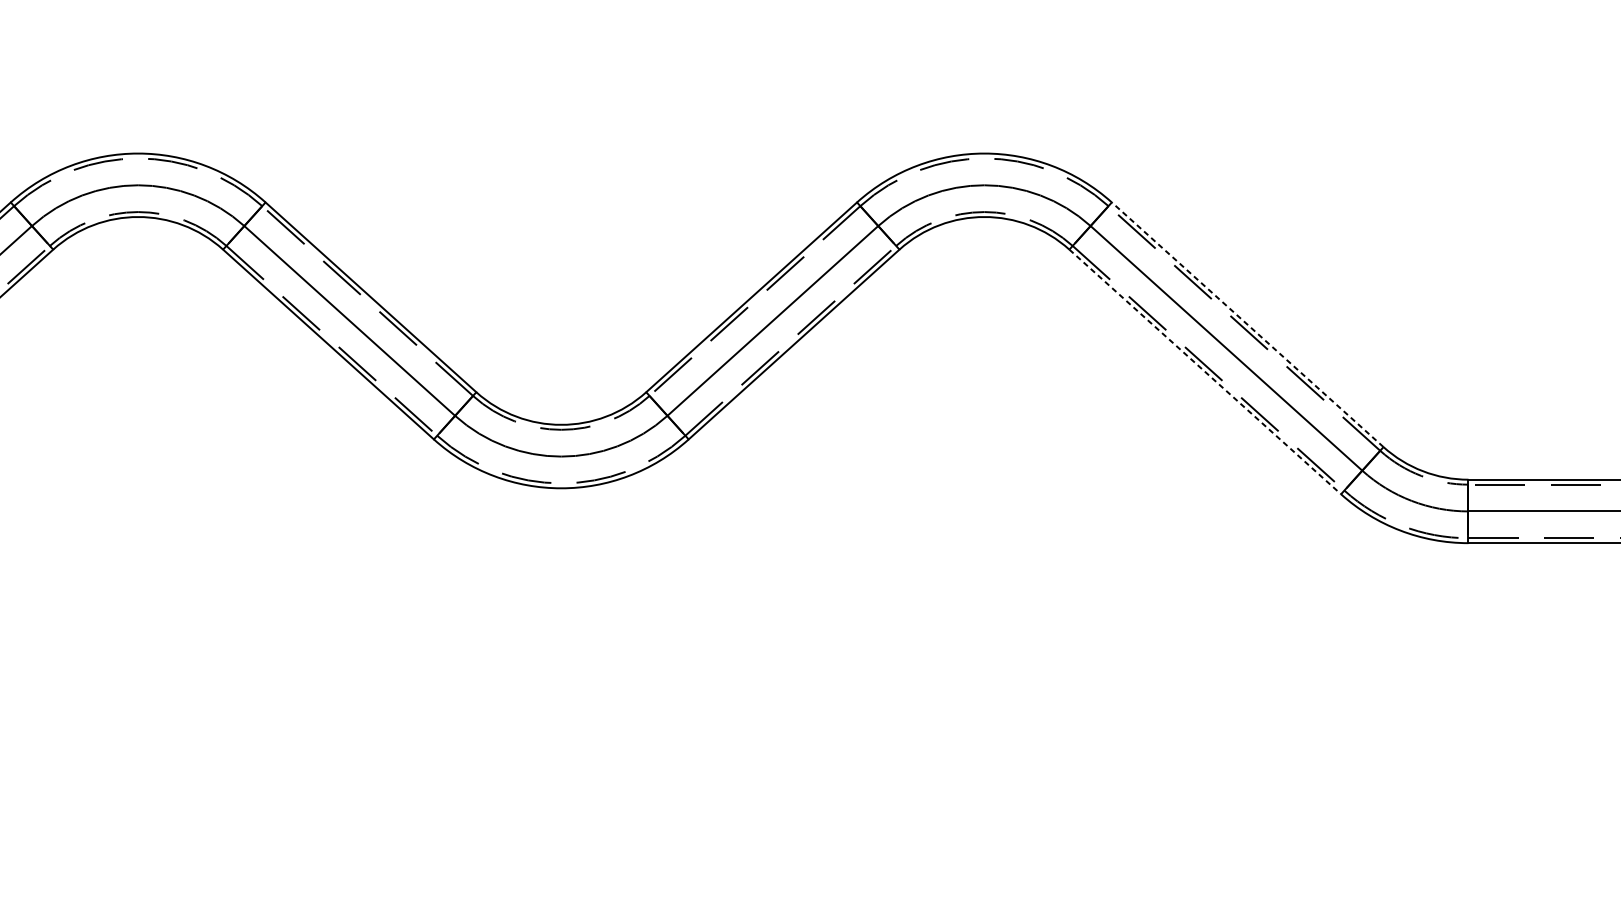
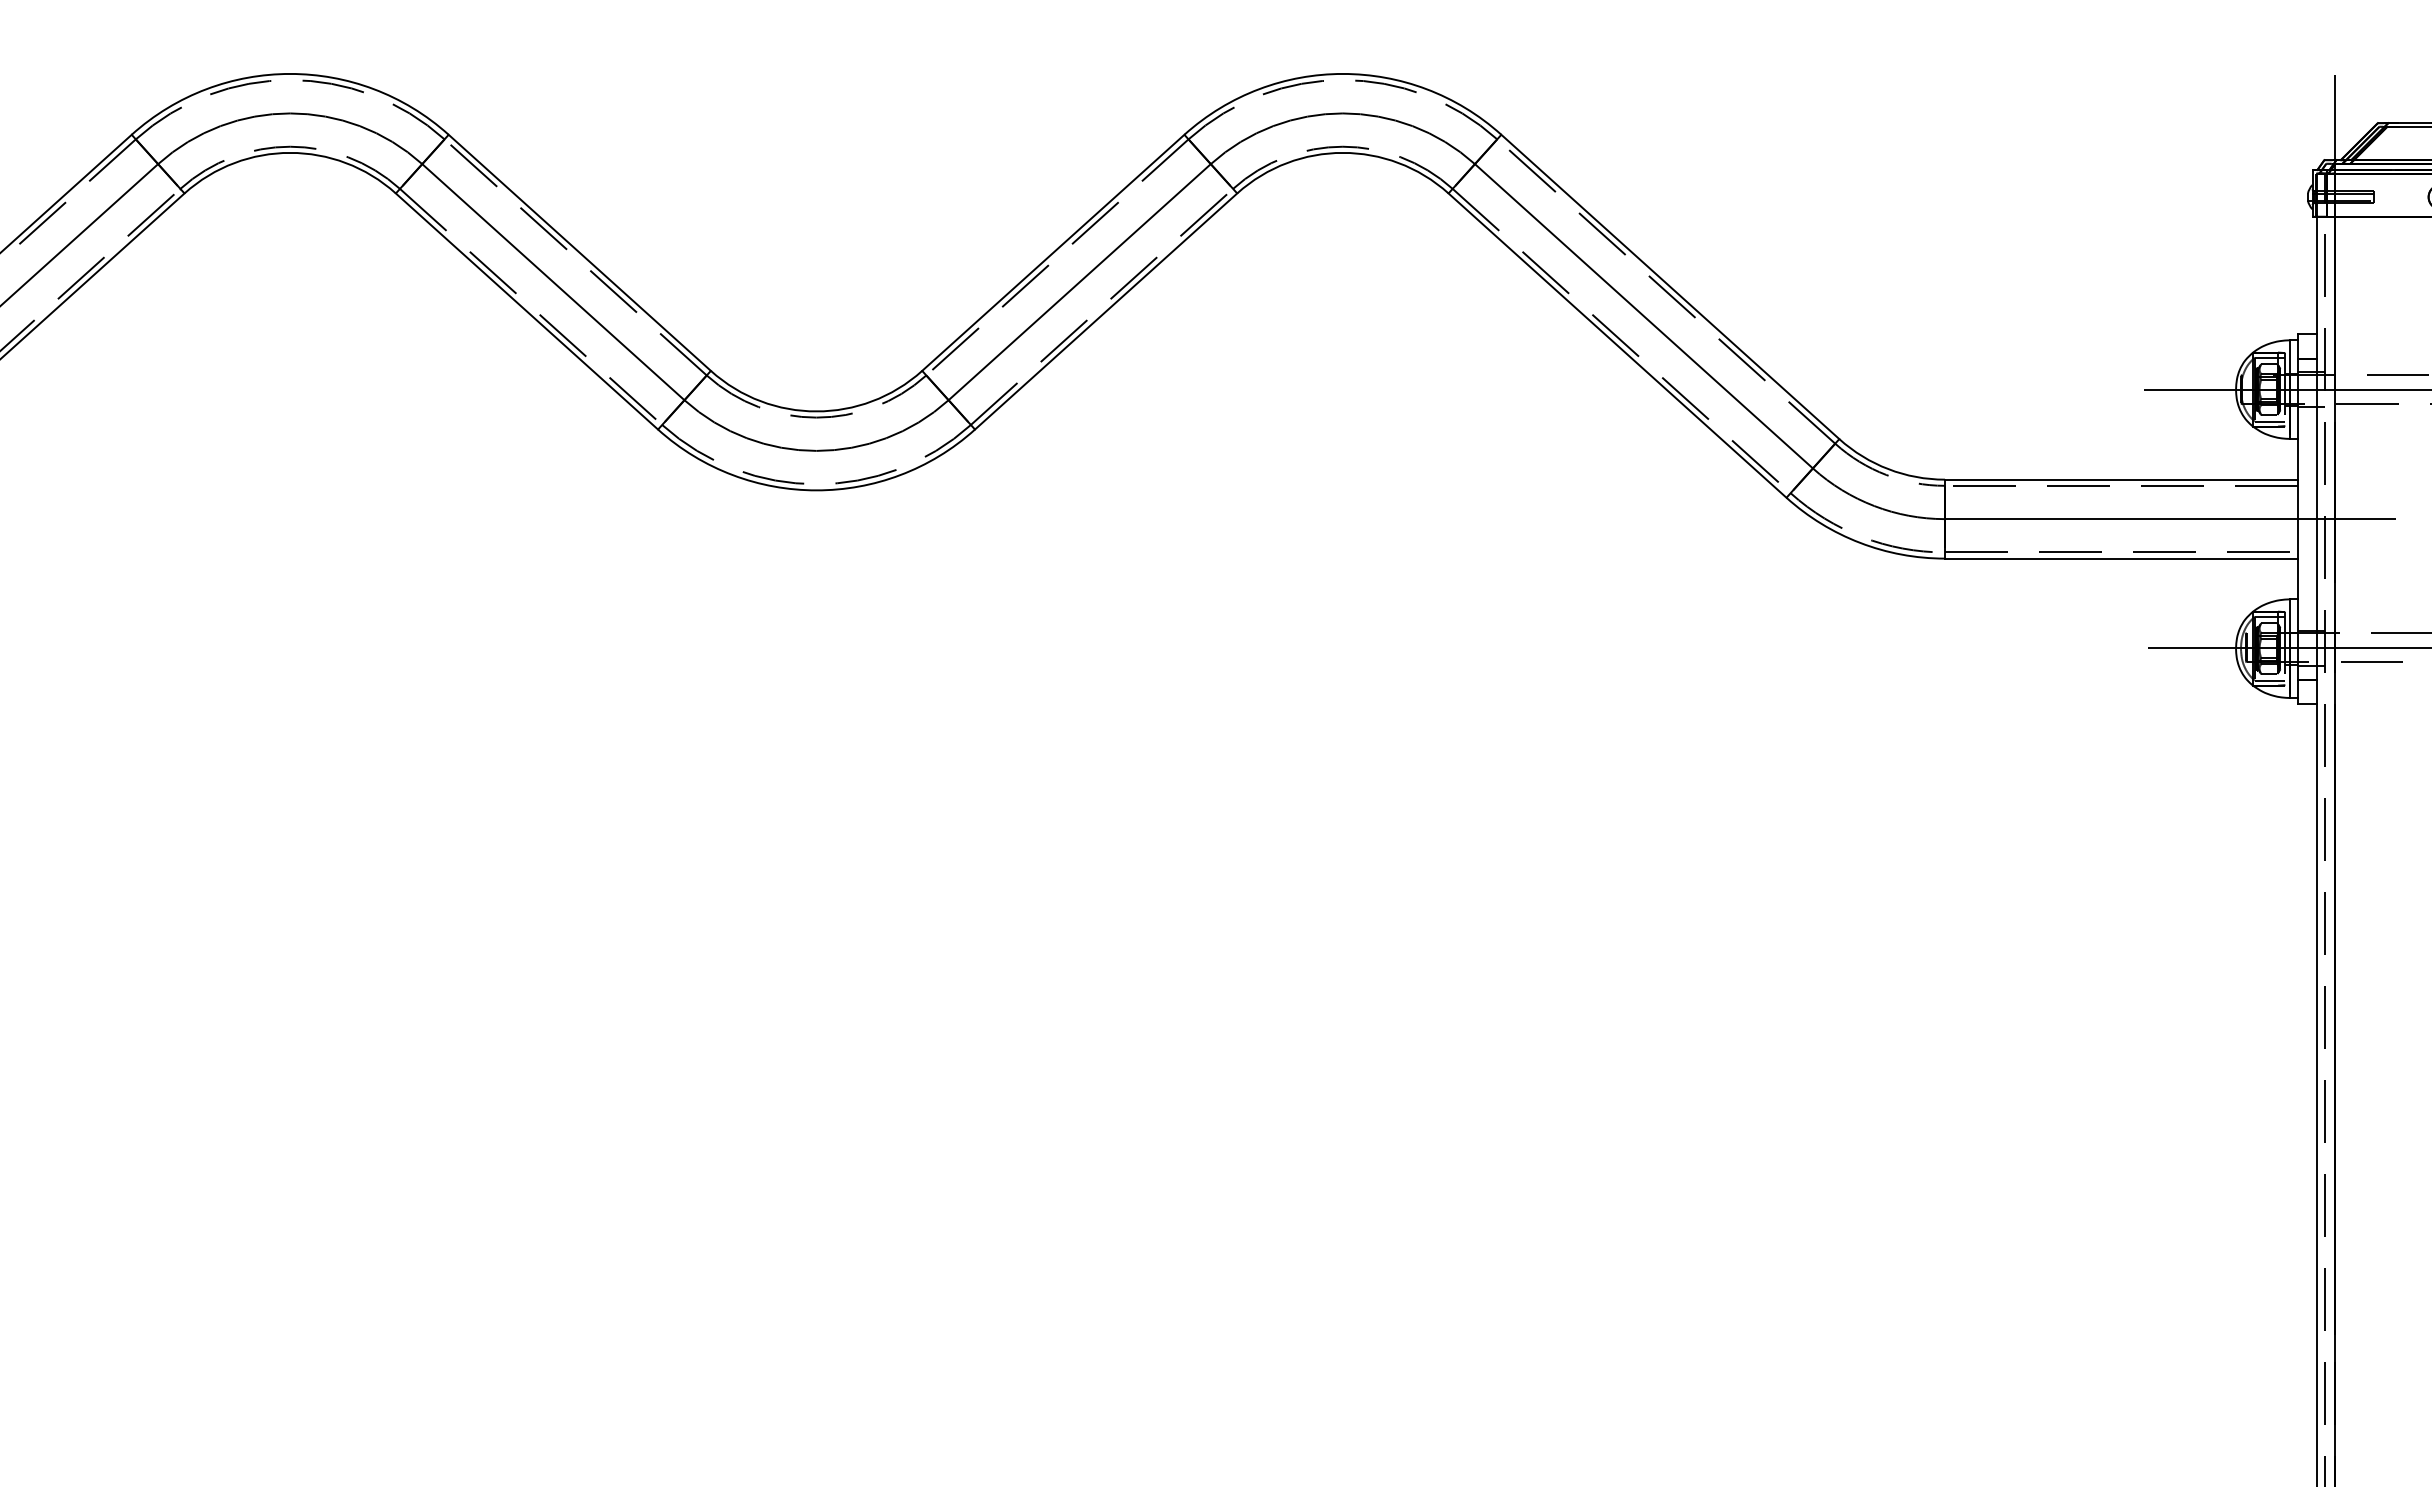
line: (1247, 324) -> (1669, 286), dashed -> solid
line: (1205, 371) -> (1617, 345), dashed -> solid

